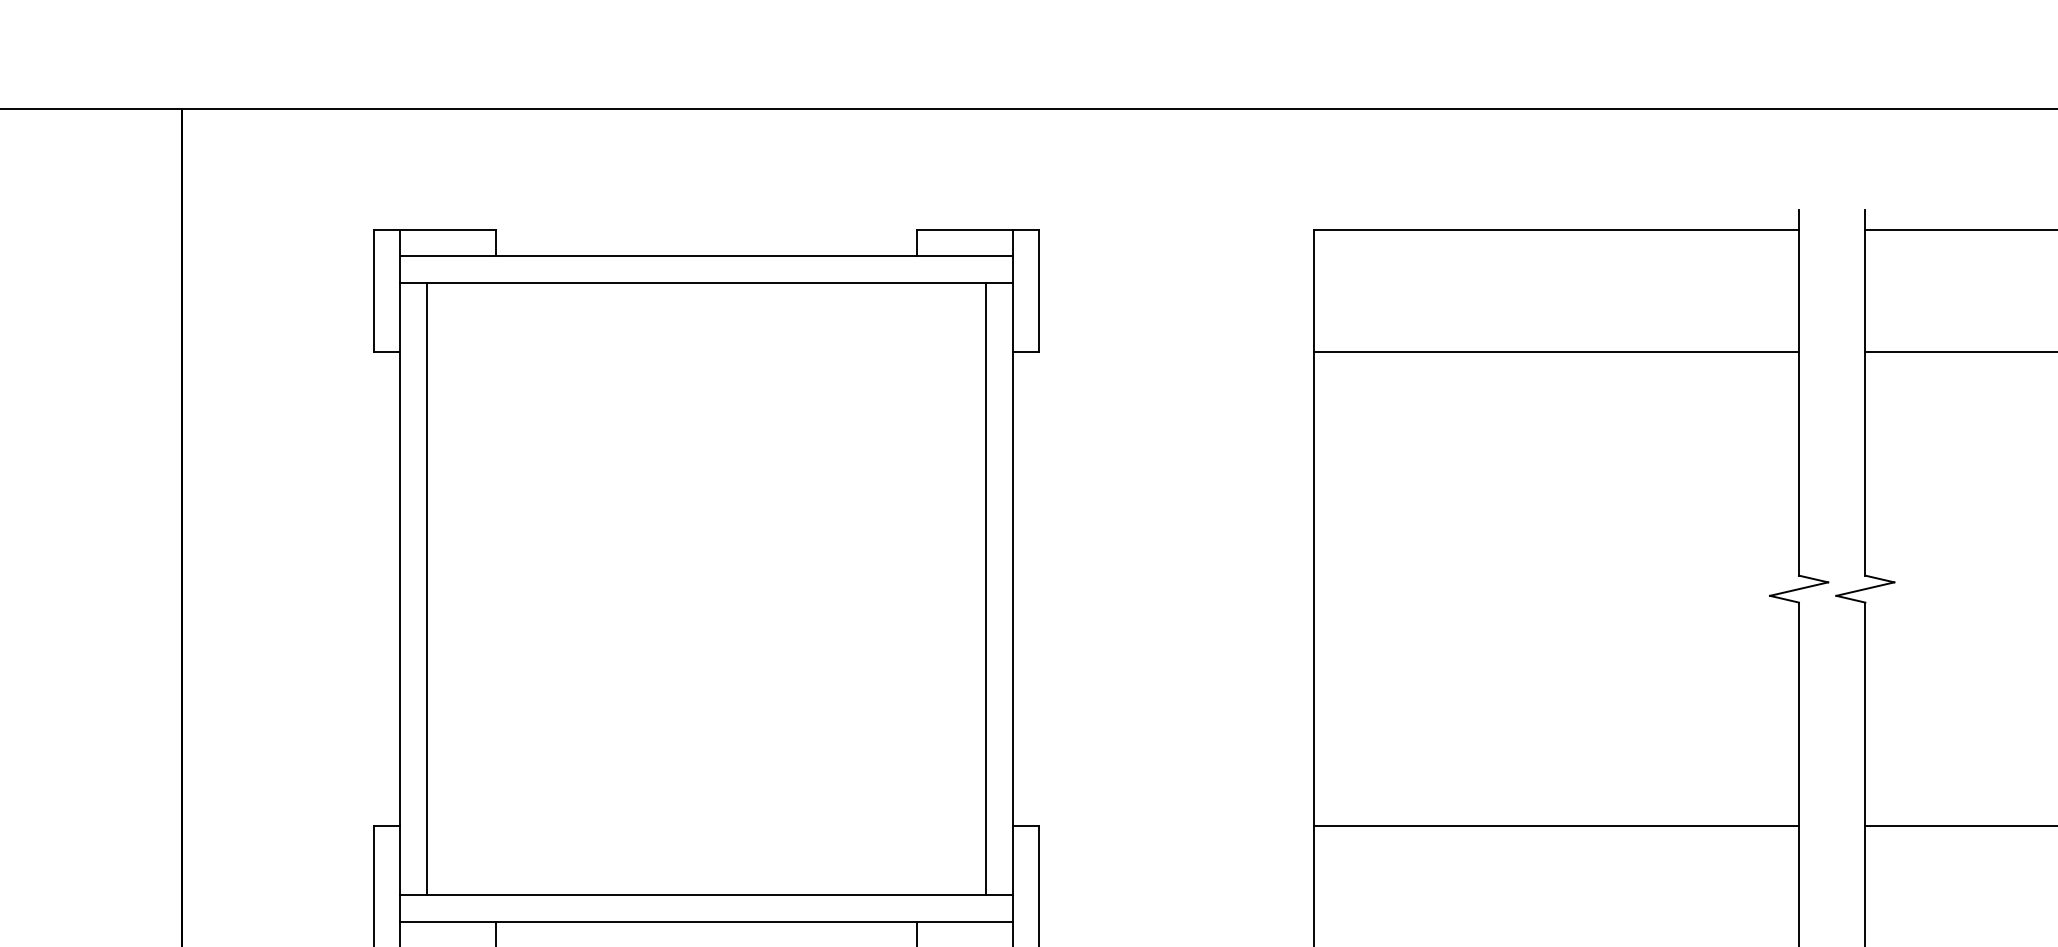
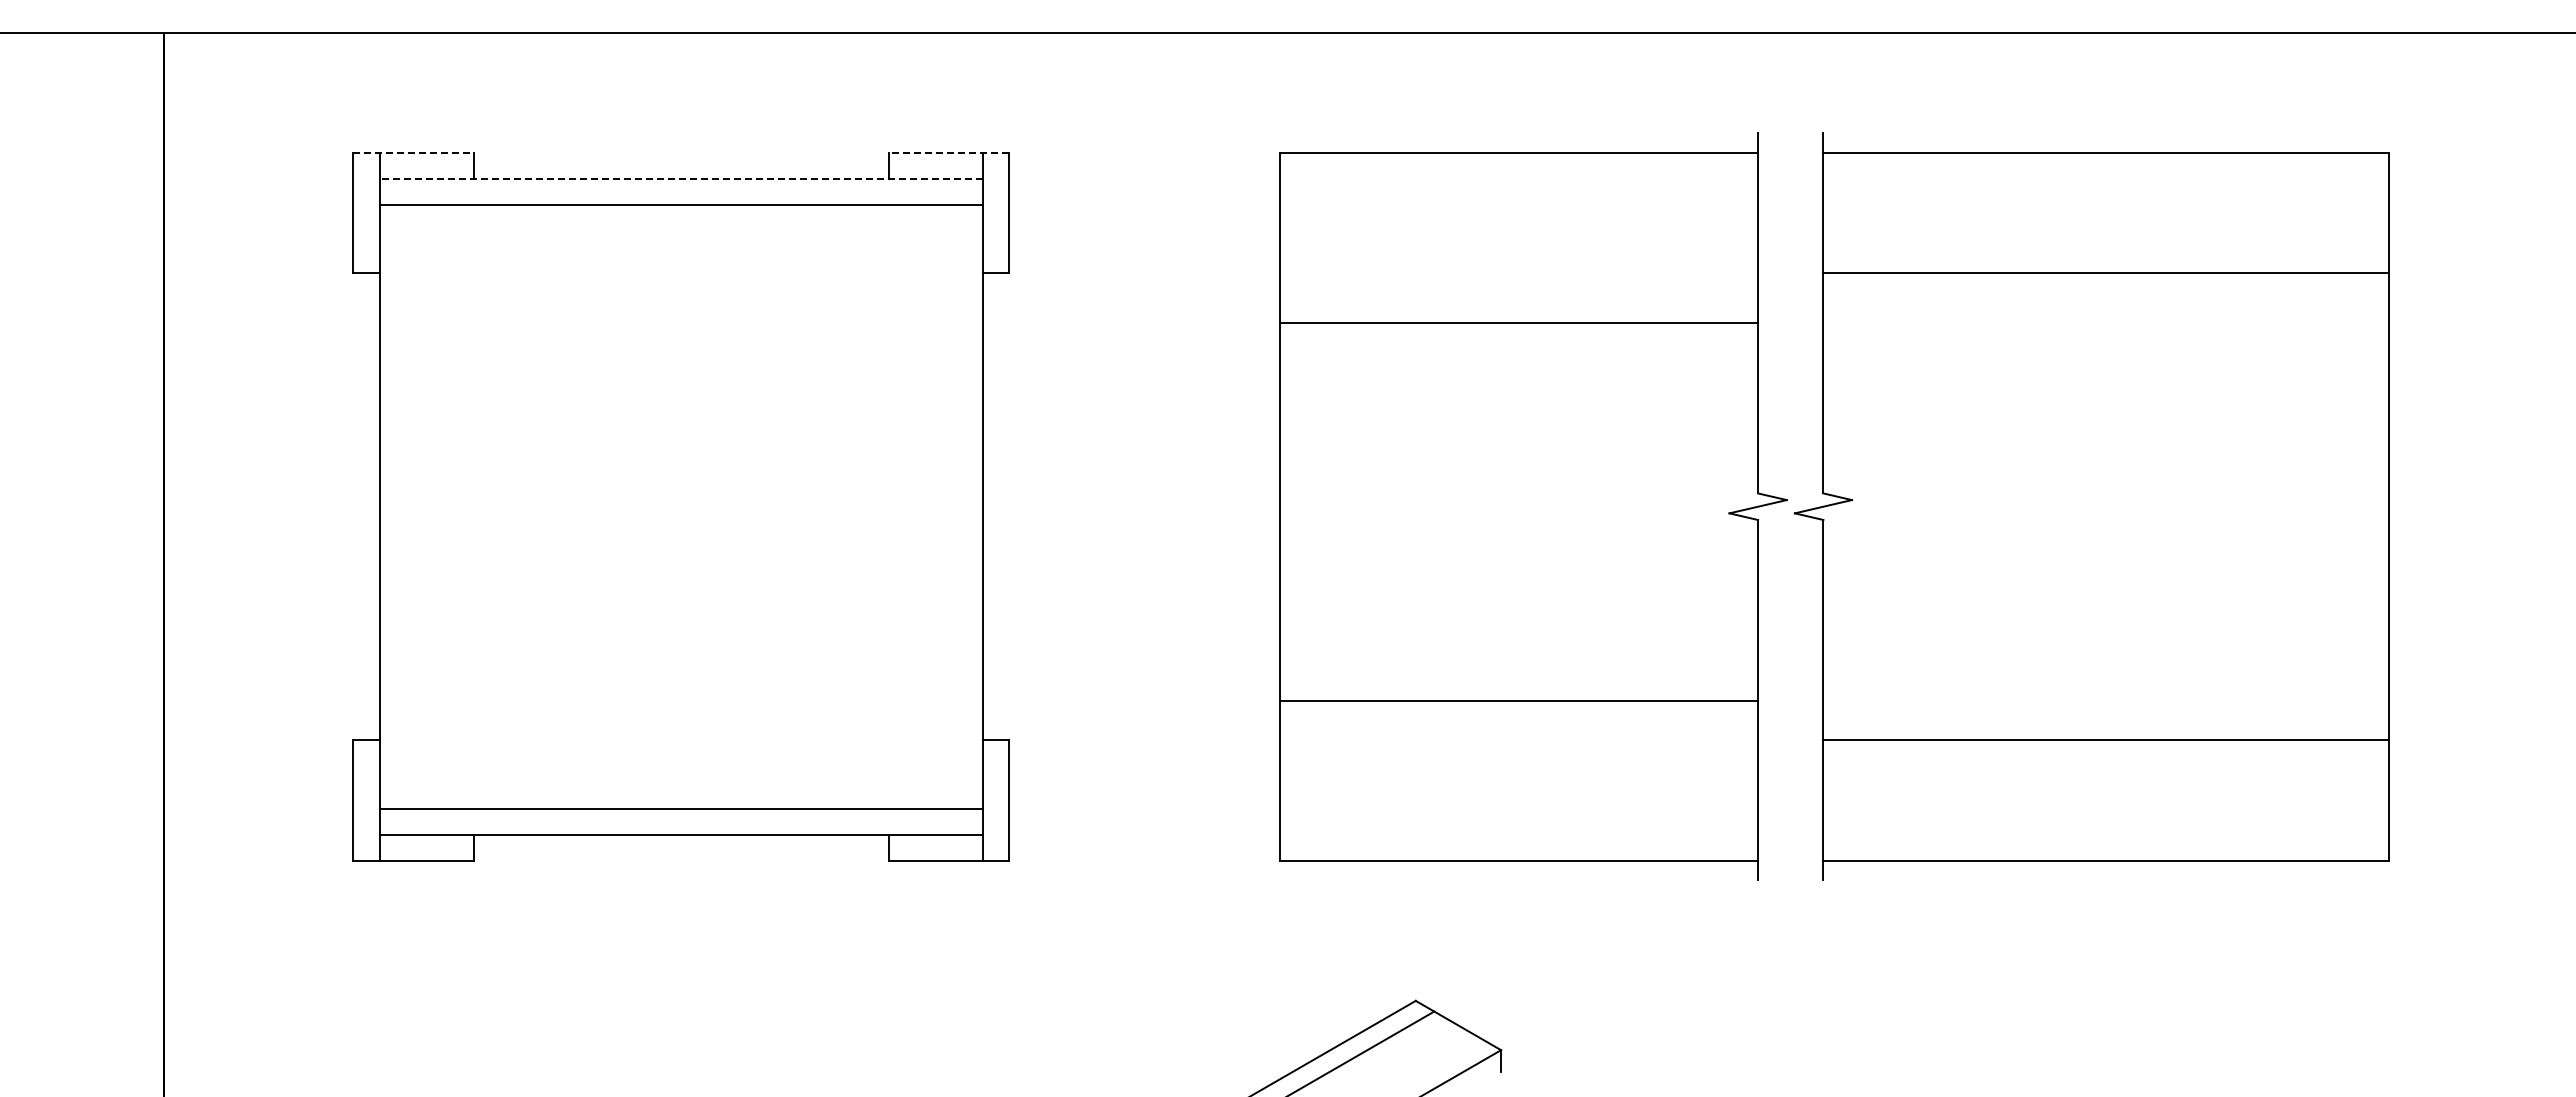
line: (435, 229) -> (414, 152), solid -> dashed
line: (977, 229) -> (948, 152), solid -> dashed
line: (706, 256) -> (681, 178), solid -> dashed
line: (1555, 352) -> (1518, 323), moved
line: (426, 588) -> (405, 506), removed
line: (986, 588) -> (957, 506), removed
line: (1555, 826) -> (1518, 701), moved

